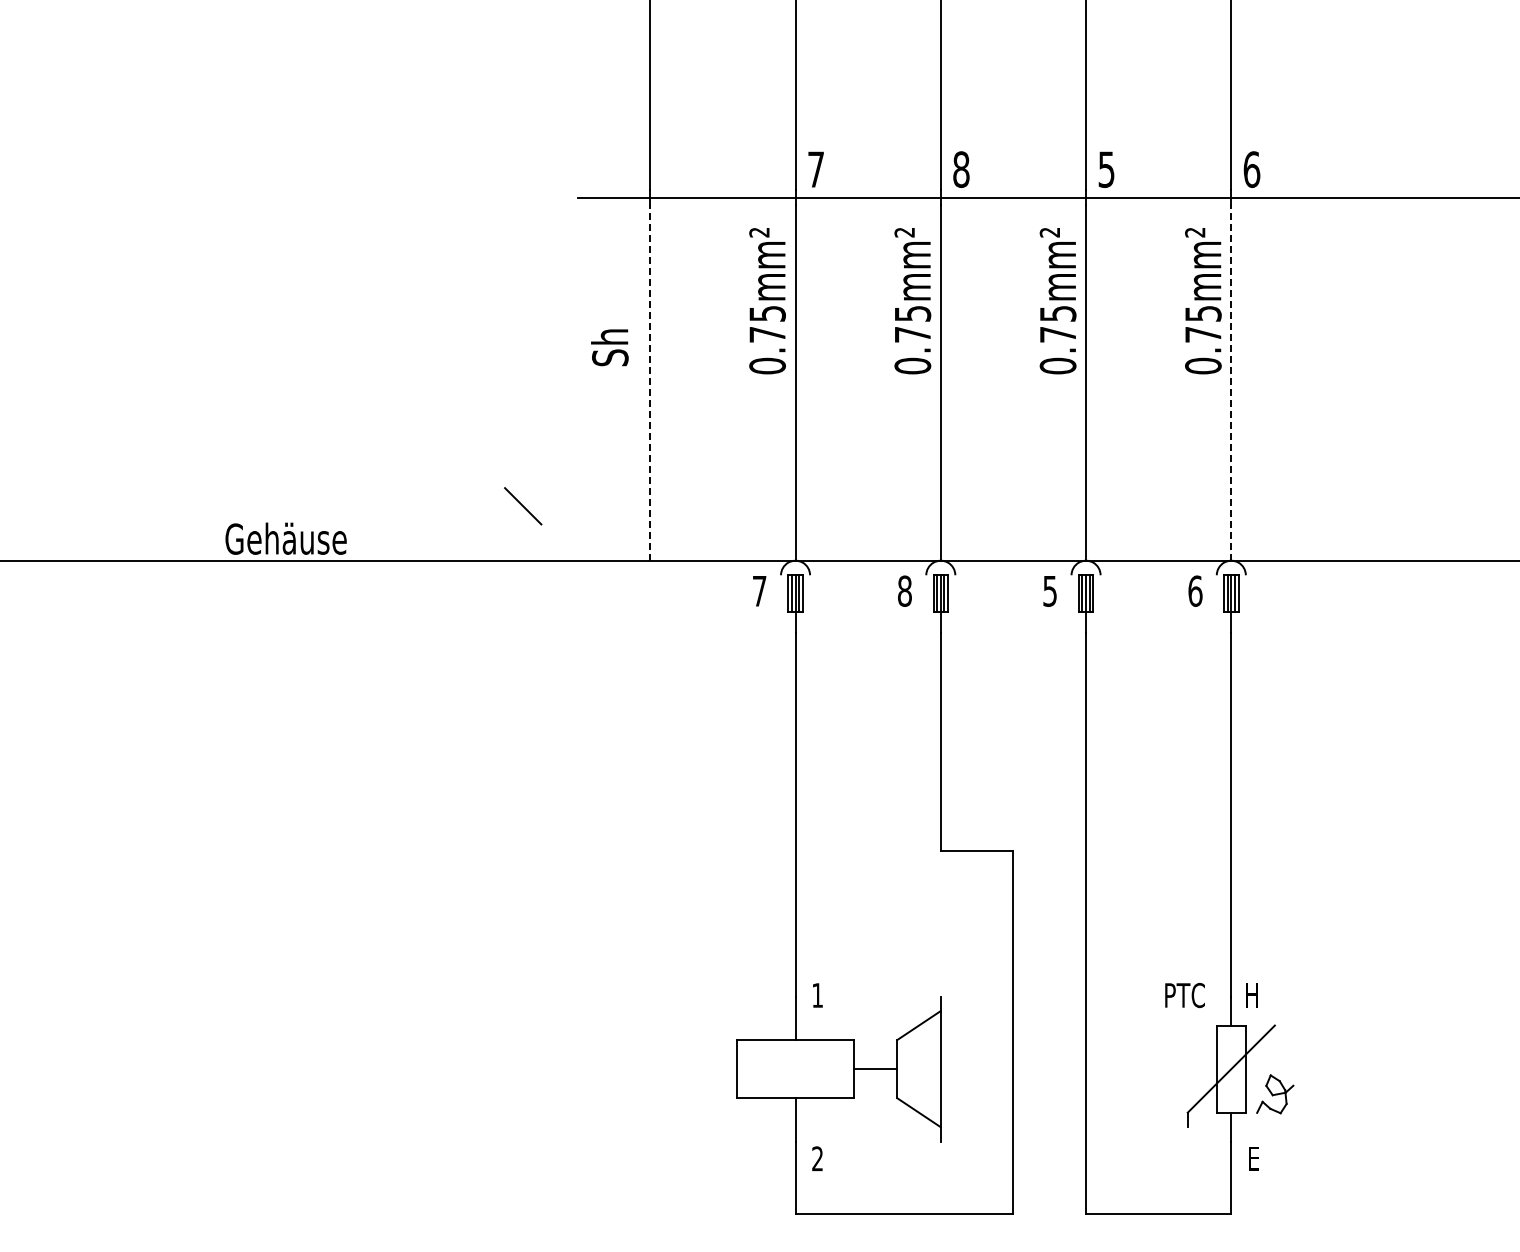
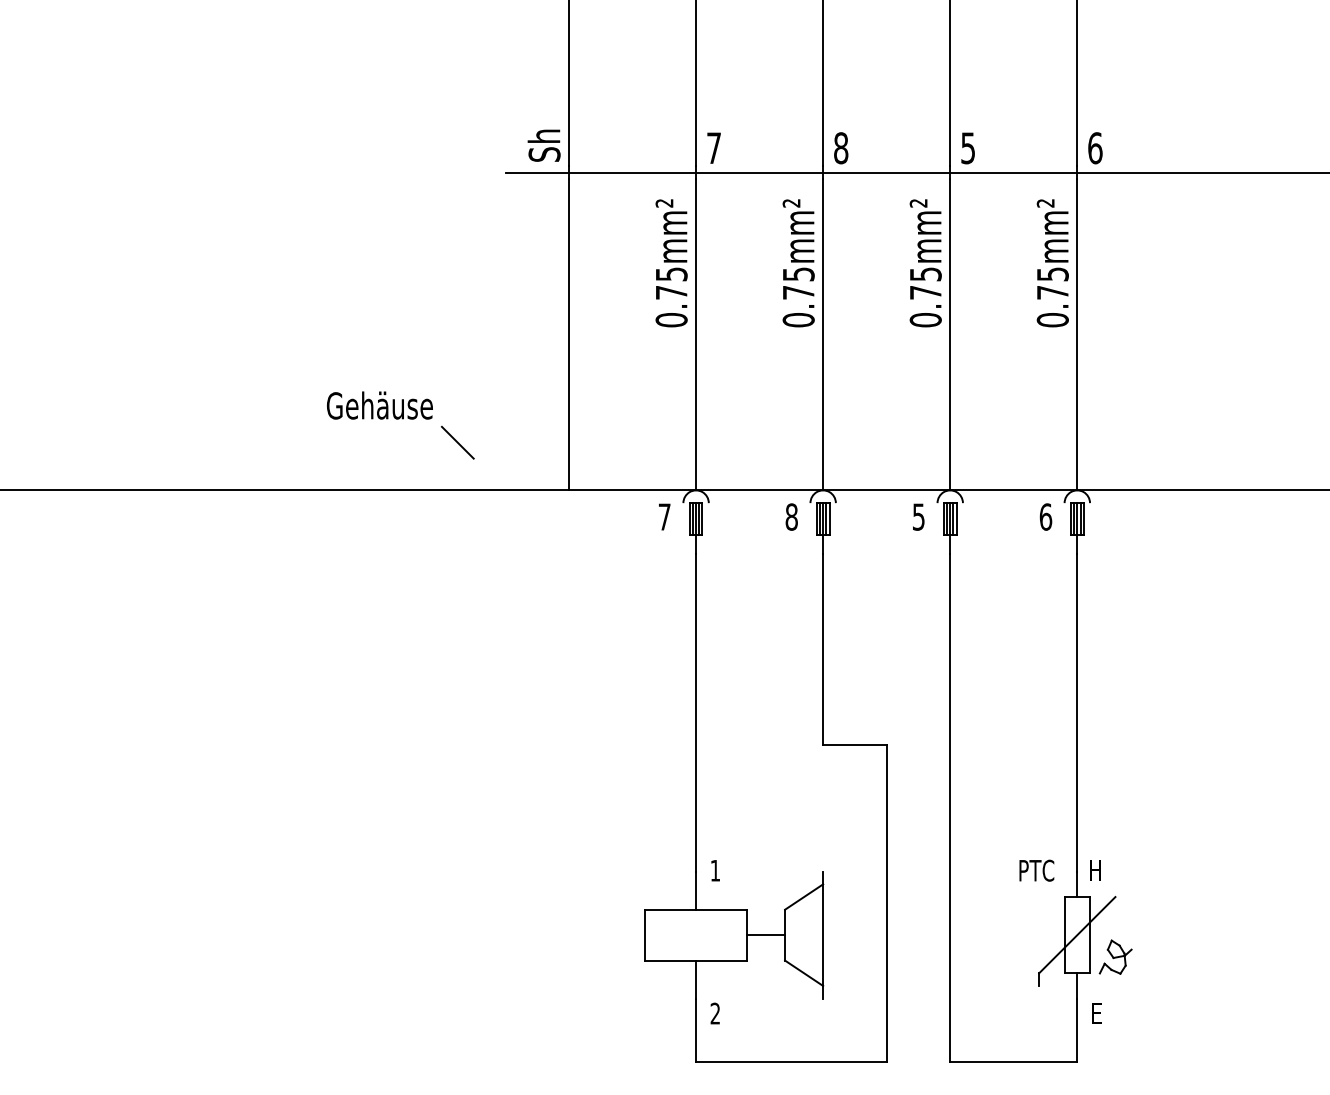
text: (609, 347) -> (543, 145), moved
line: (650, 382) -> (569, 334), dashed -> solid
line: (1231, 382) -> (1077, 334), dashed -> solid
text: (285, 538) -> (379, 405), moved

